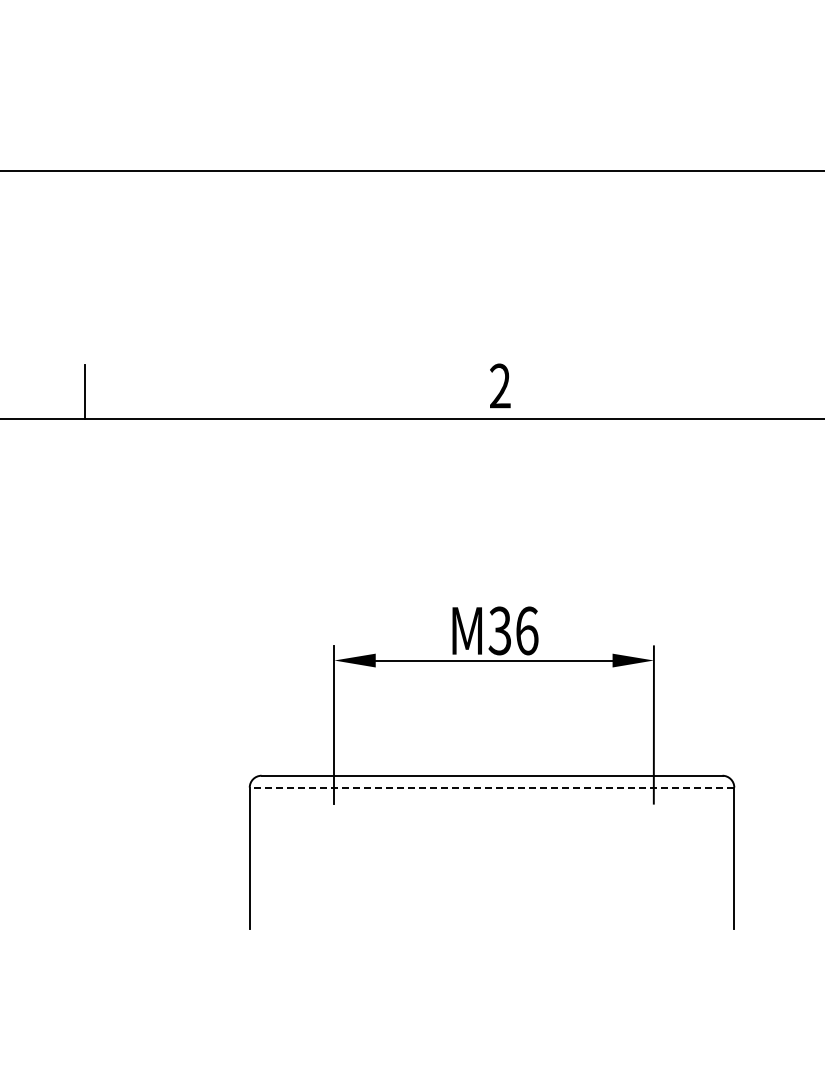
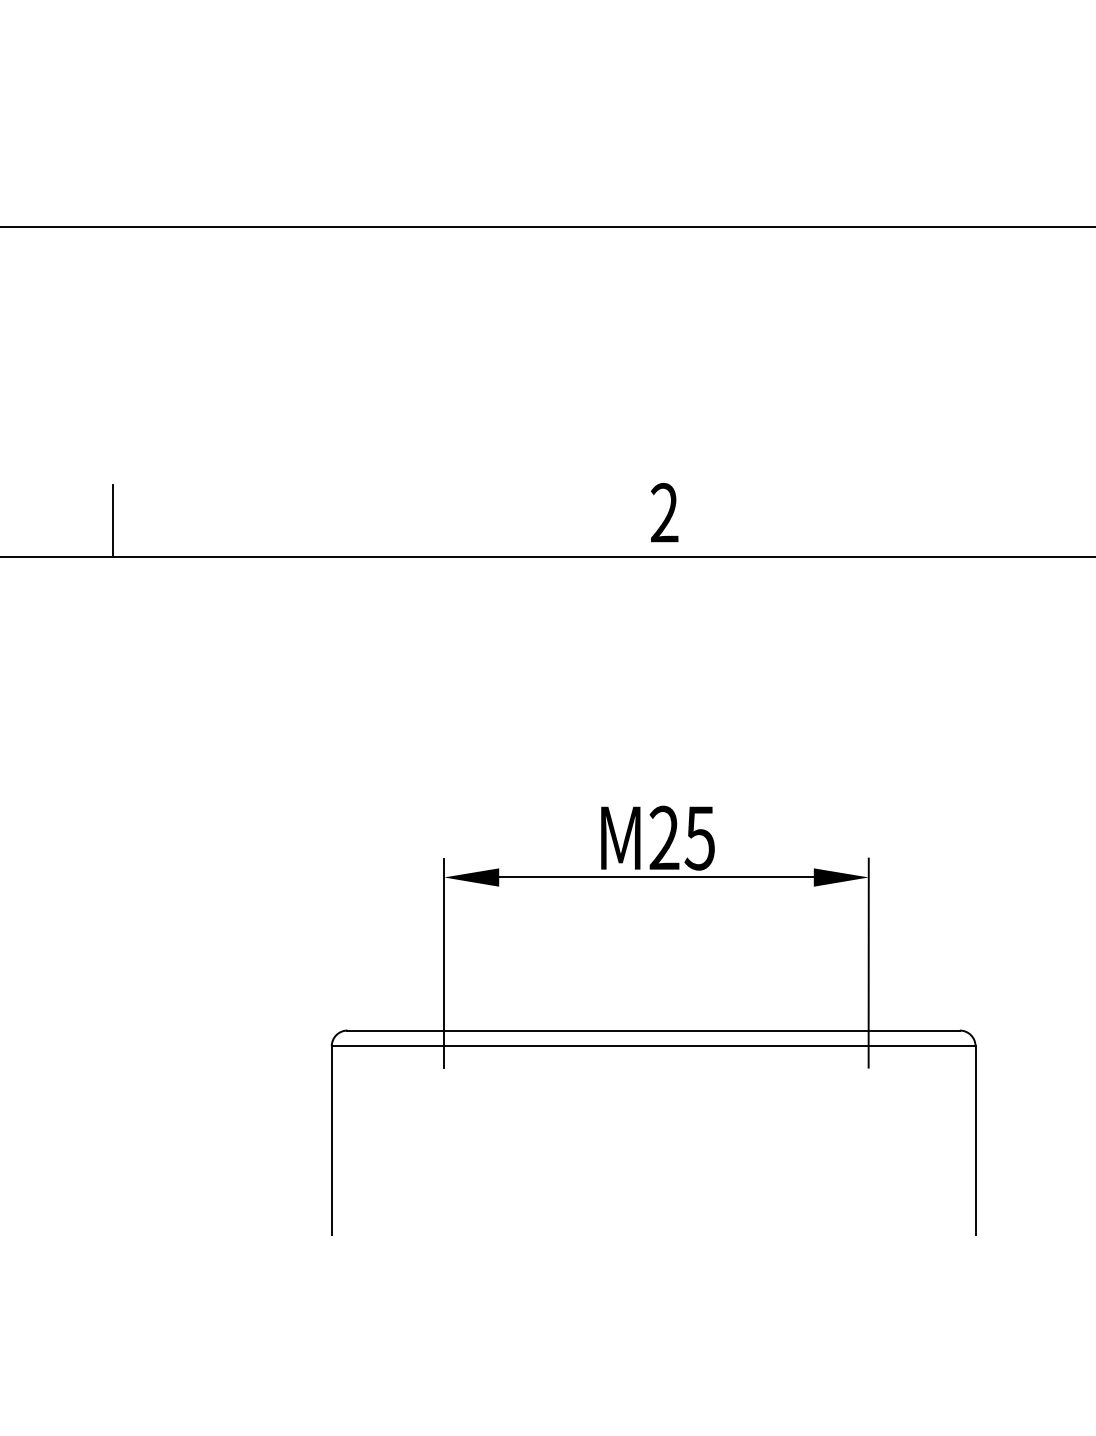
text: (513, 630) -> (682, 837), M36 -> M25
line: (491, 787) -> (652, 1046), dashed -> solid

